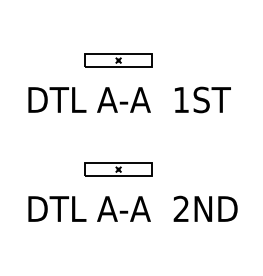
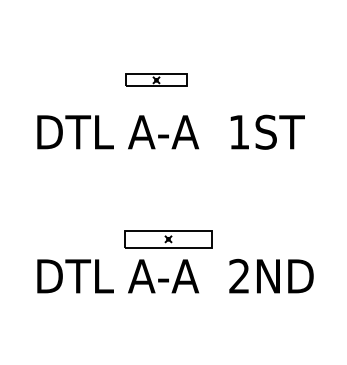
part: (118, 60) -> (156, 80), size x0.7
part: (118, 169) -> (168, 239), moved

